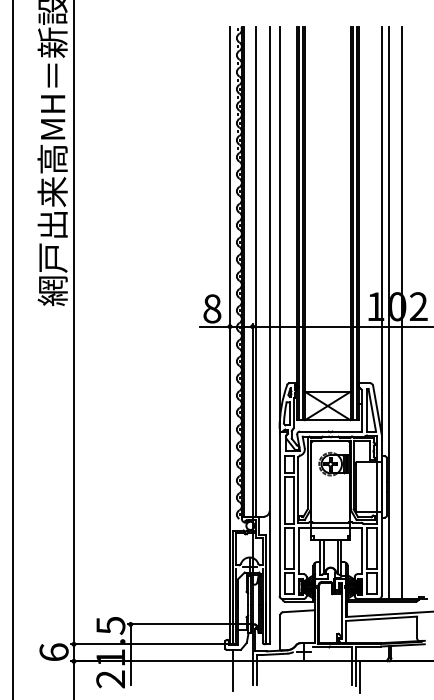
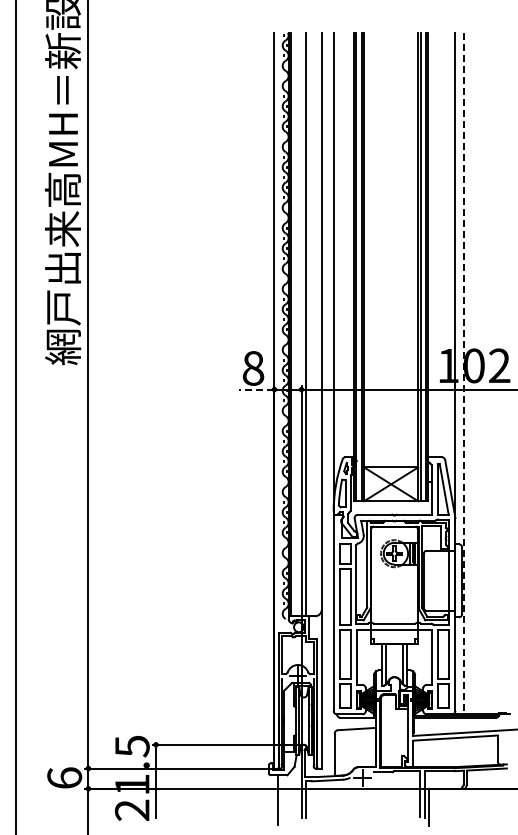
line: (388, 313) -> (463, 373), solid -> dashed
line: (401, 313) -> (479, 373), removed
line: (214, 326) -> (256, 389), solid -> dashed

